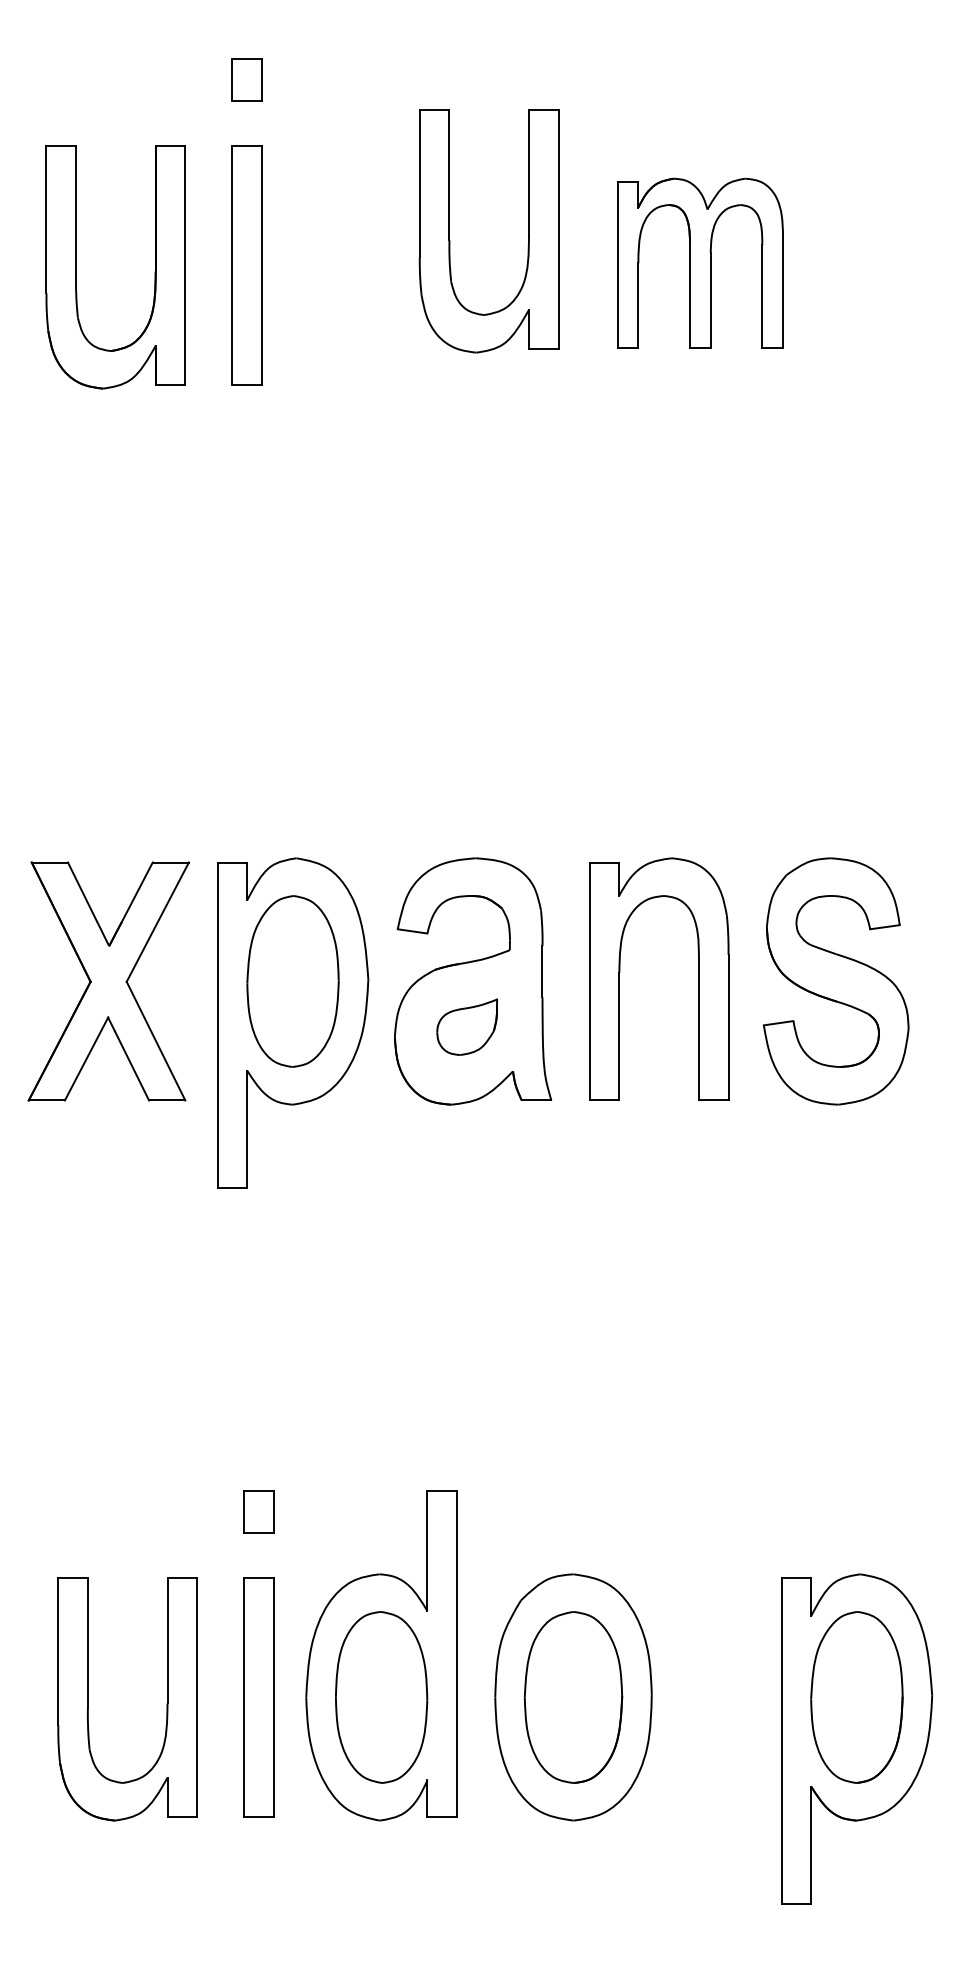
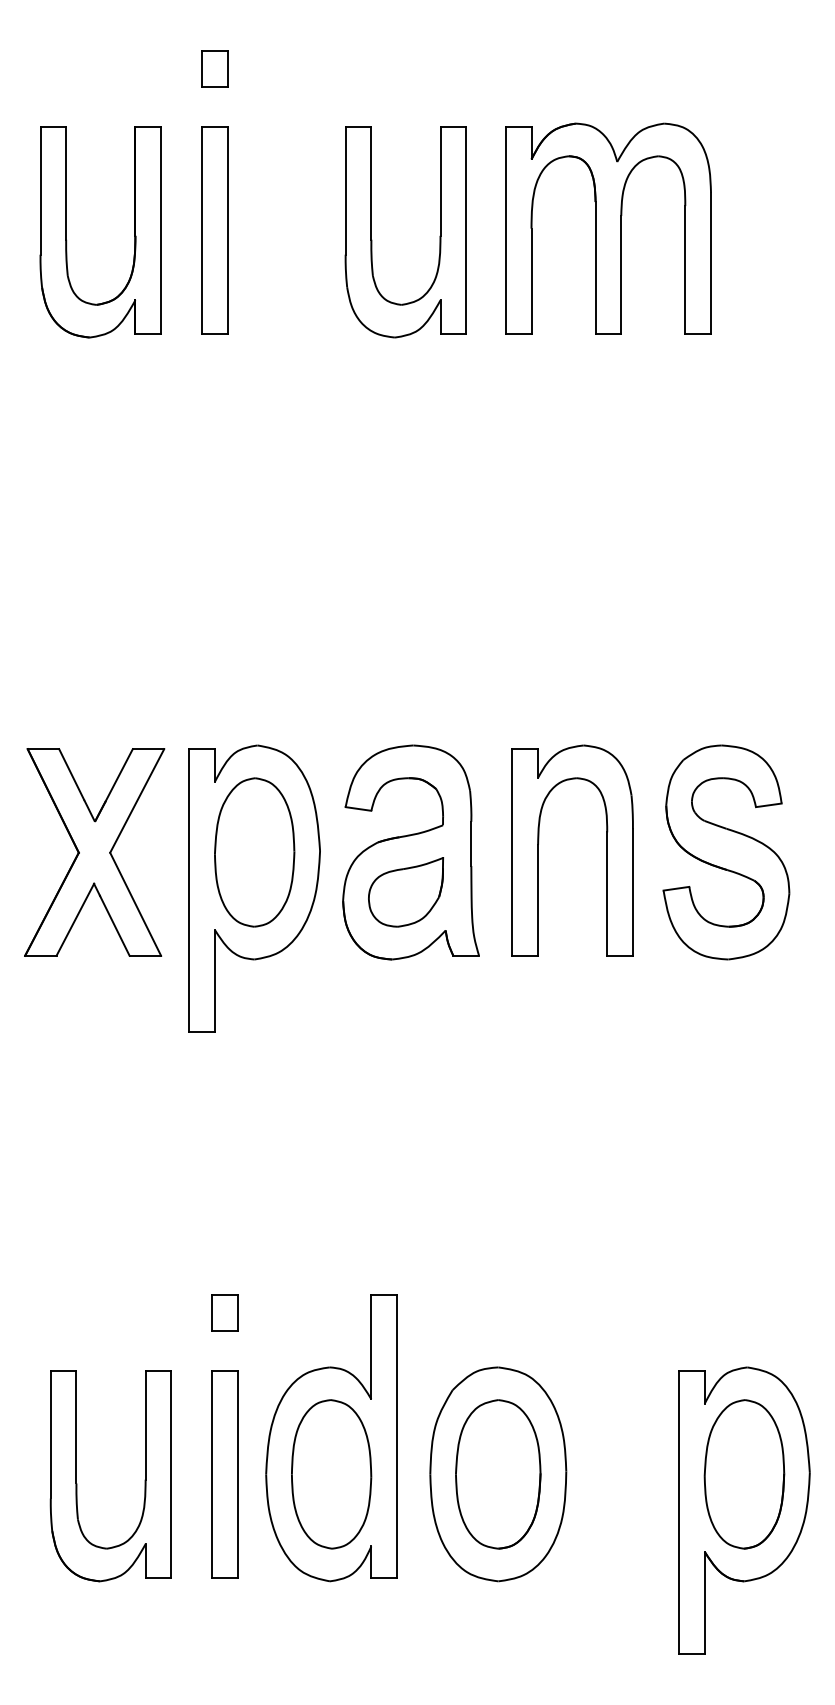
part: (449, 231) -> (371, 232), moved
part: (700, 263) -> (608, 228), size x1.43
part: (466, 1026) -> (405, 891), size x1.43

